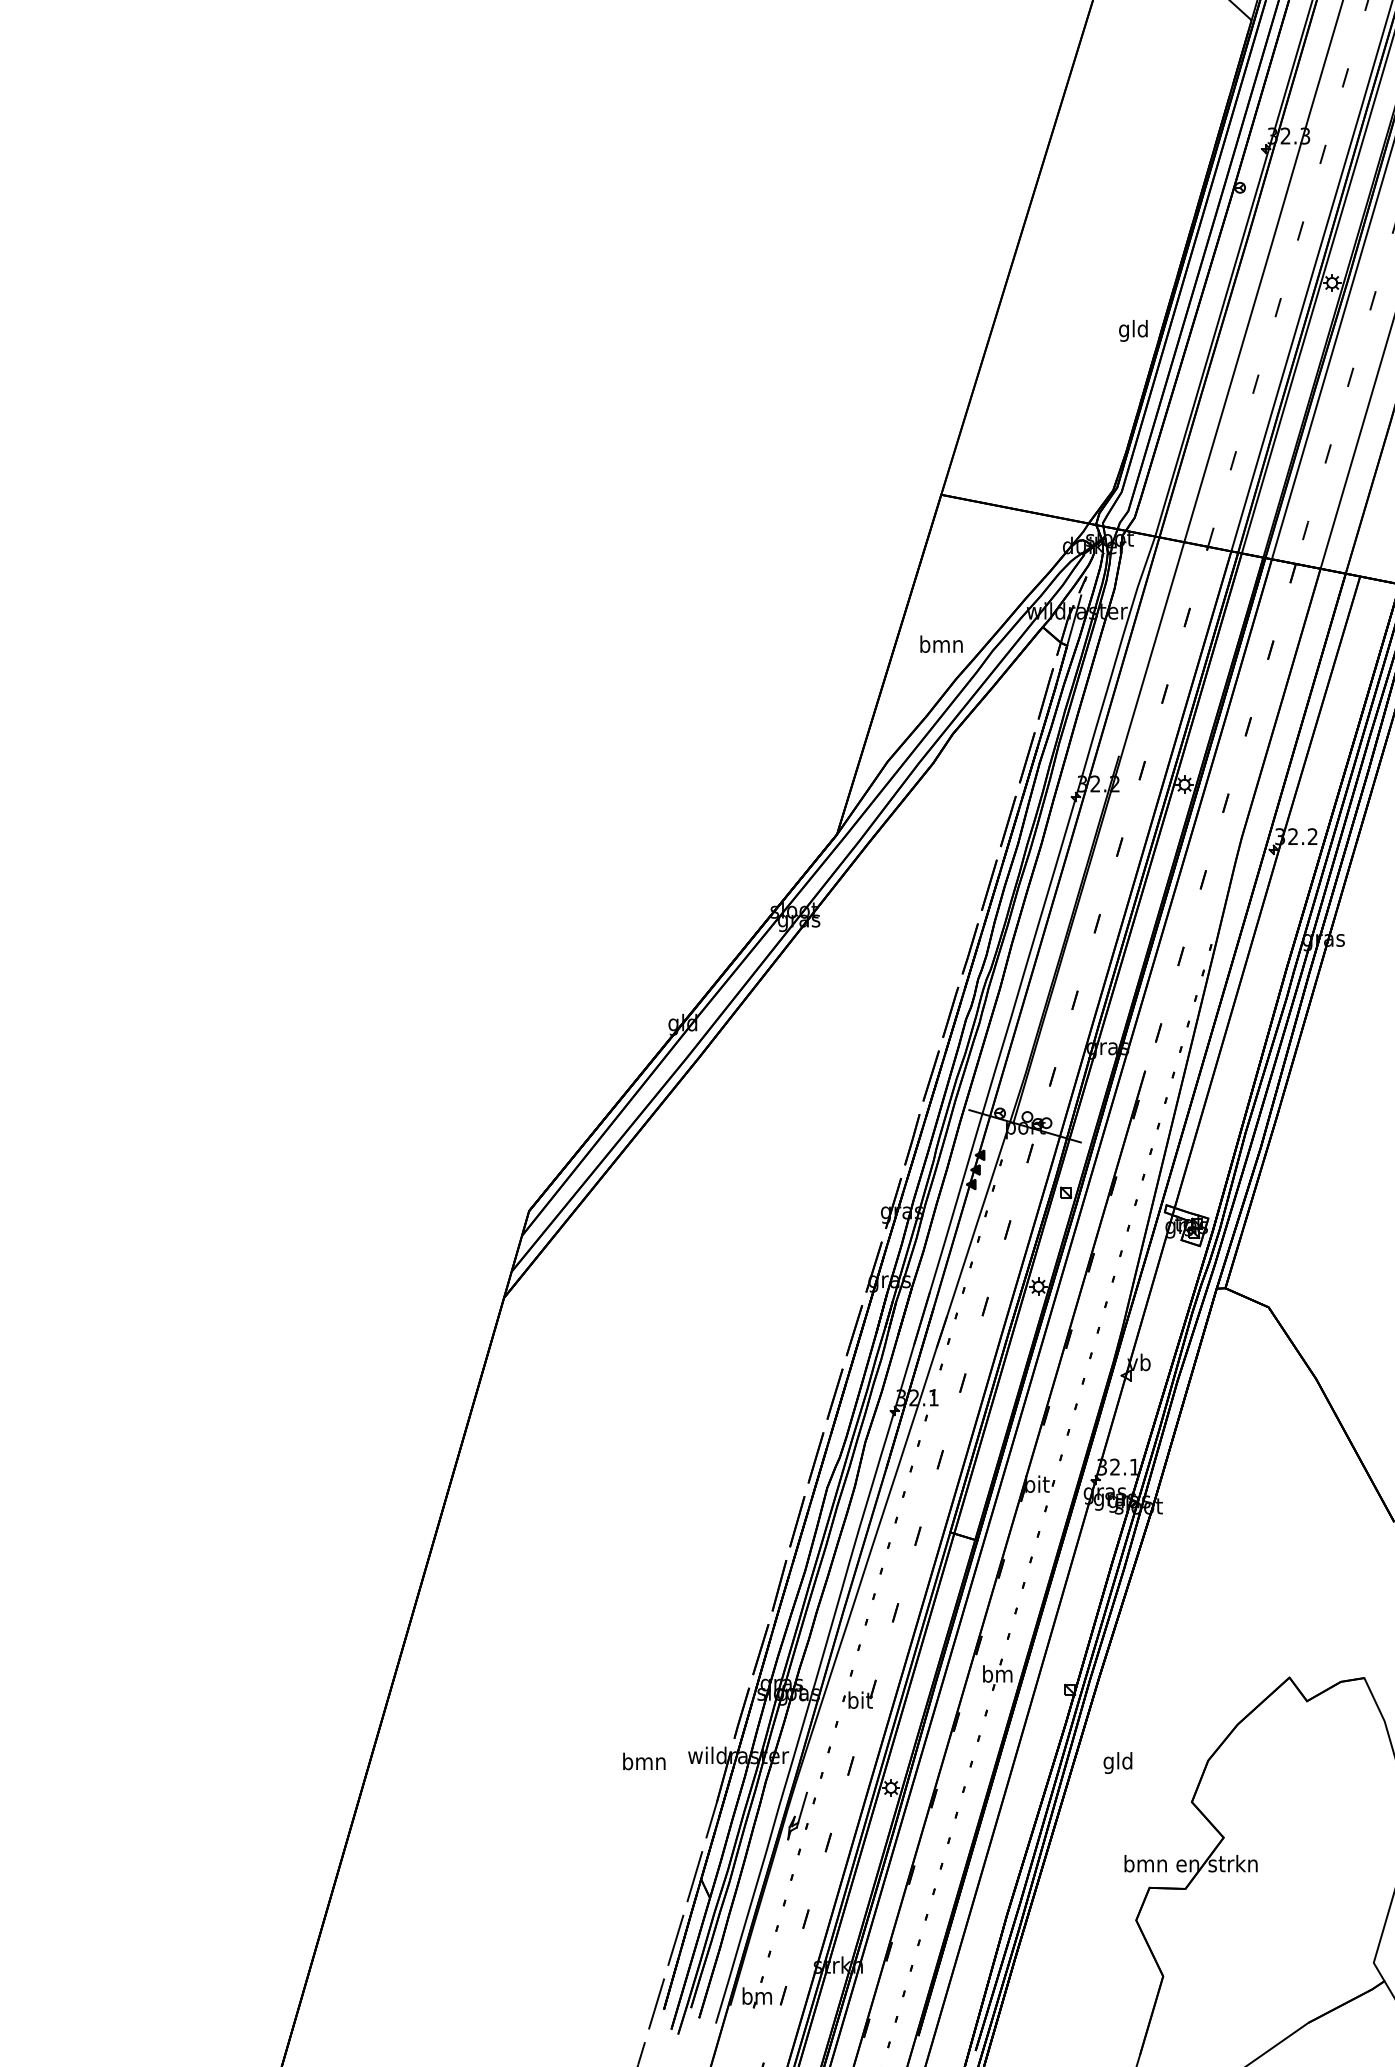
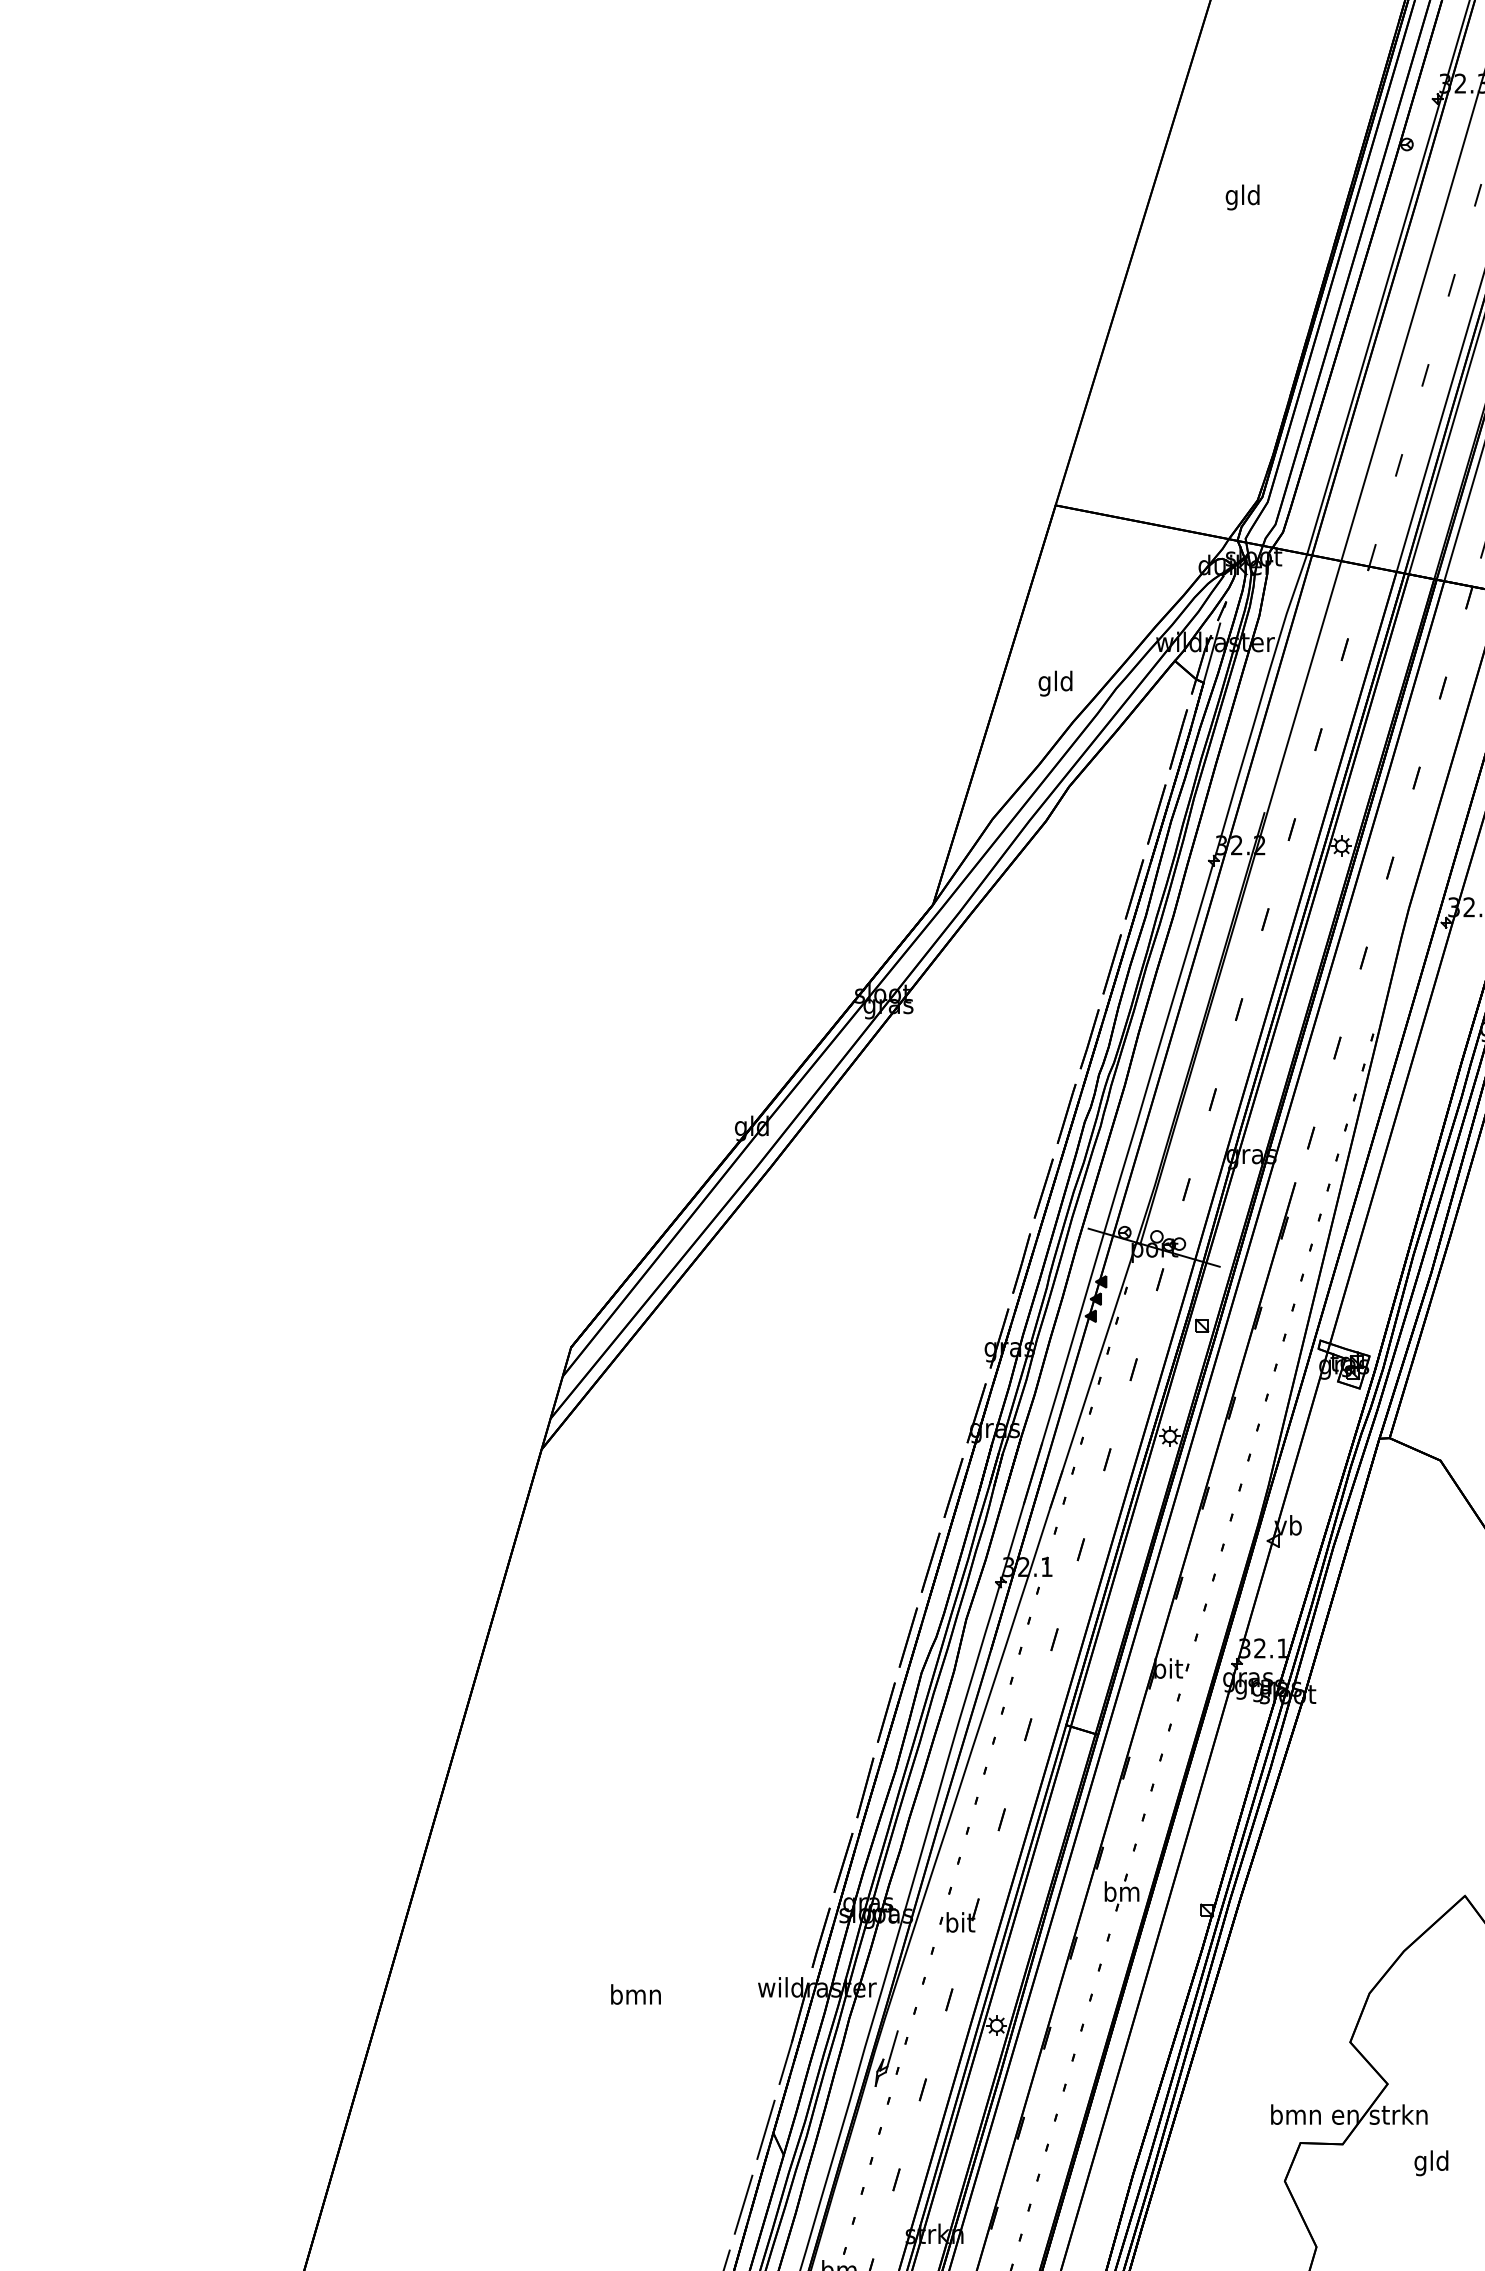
text: (1133, 330) -> (1242, 197), moved
text: (941, 646) -> (1055, 683), bmn -> gld
text: (644, 1761) -> (636, 1994), moved
text: (1117, 1762) -> (1430, 2162), moved

